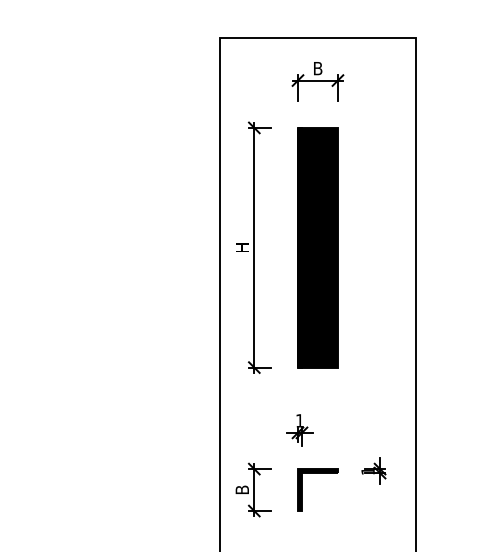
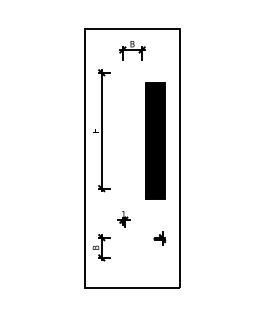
part: (317, 247) -> (155, 140), moved
part: (317, 474) -> (132, 240), removed

